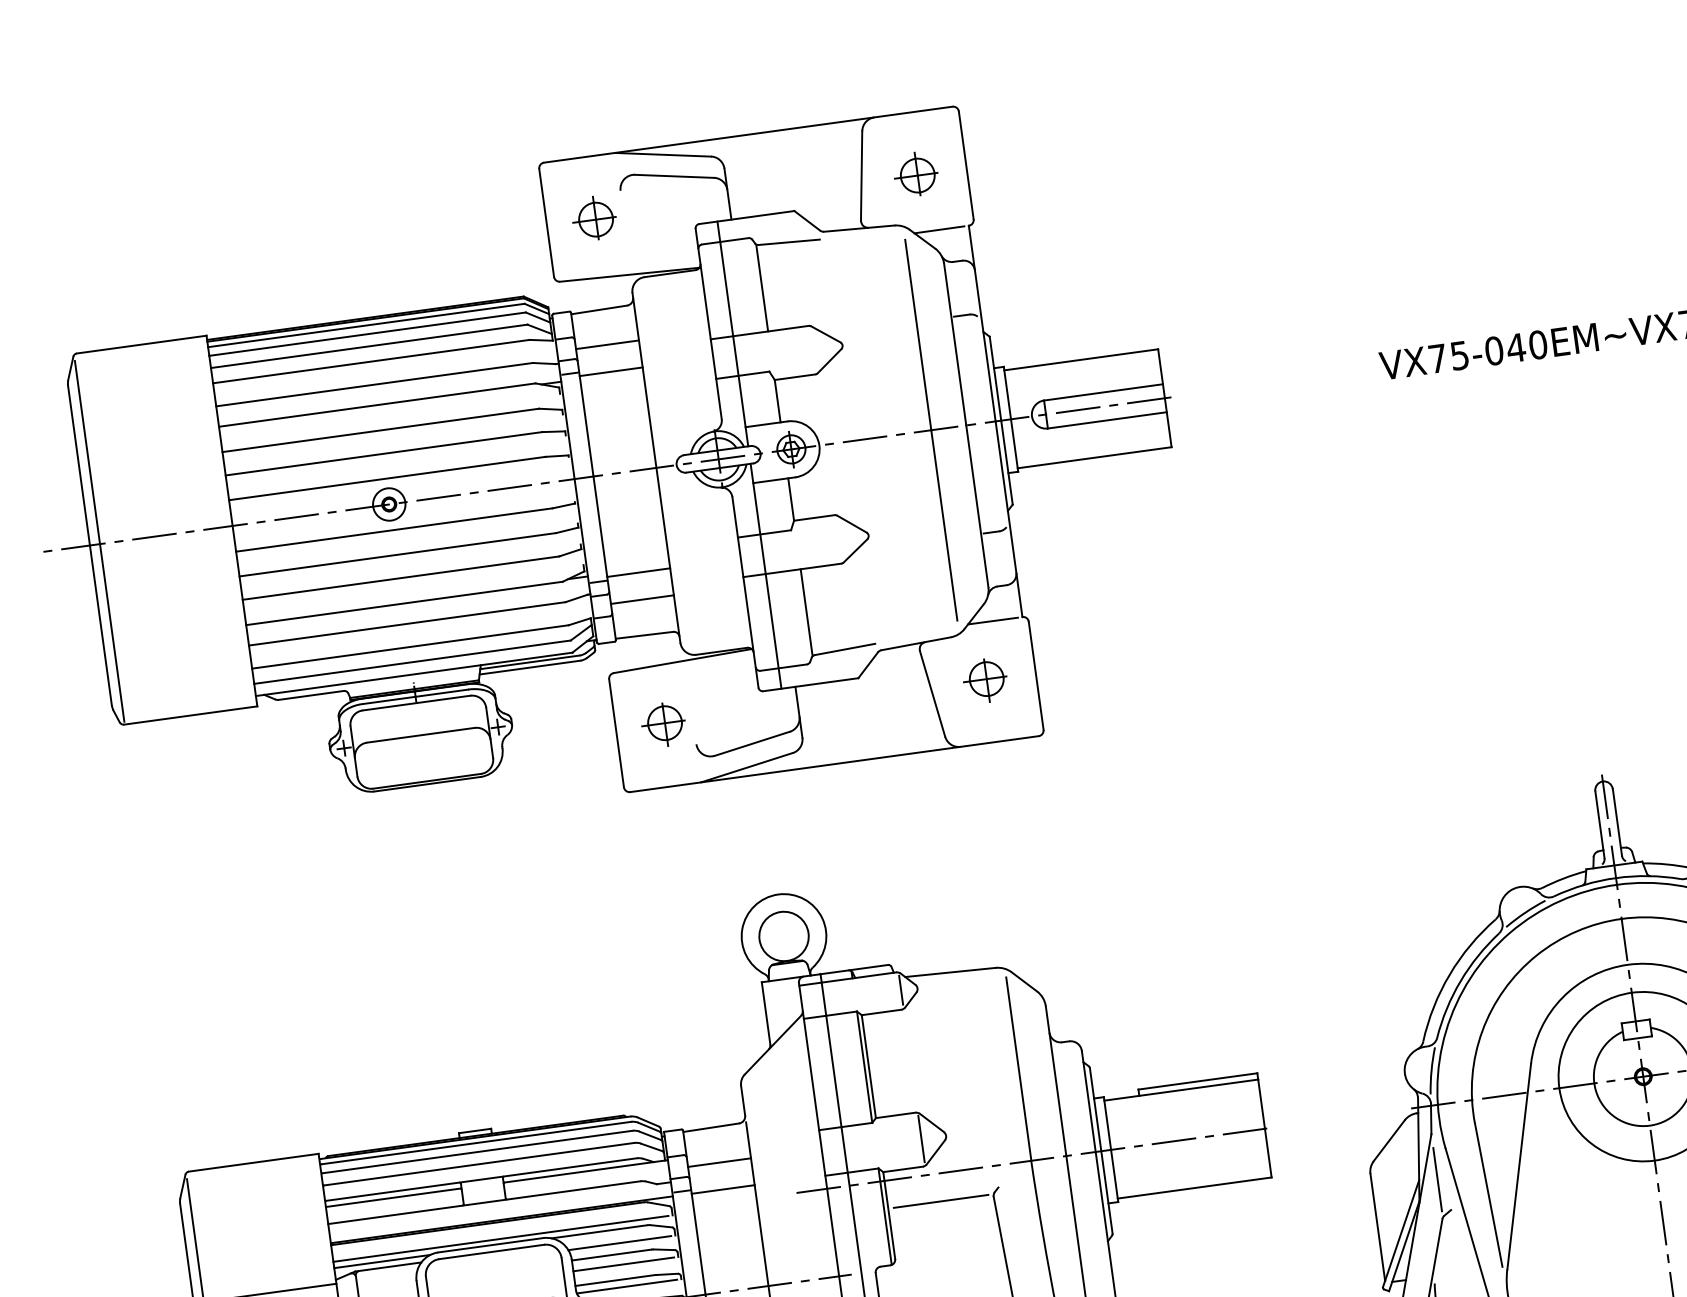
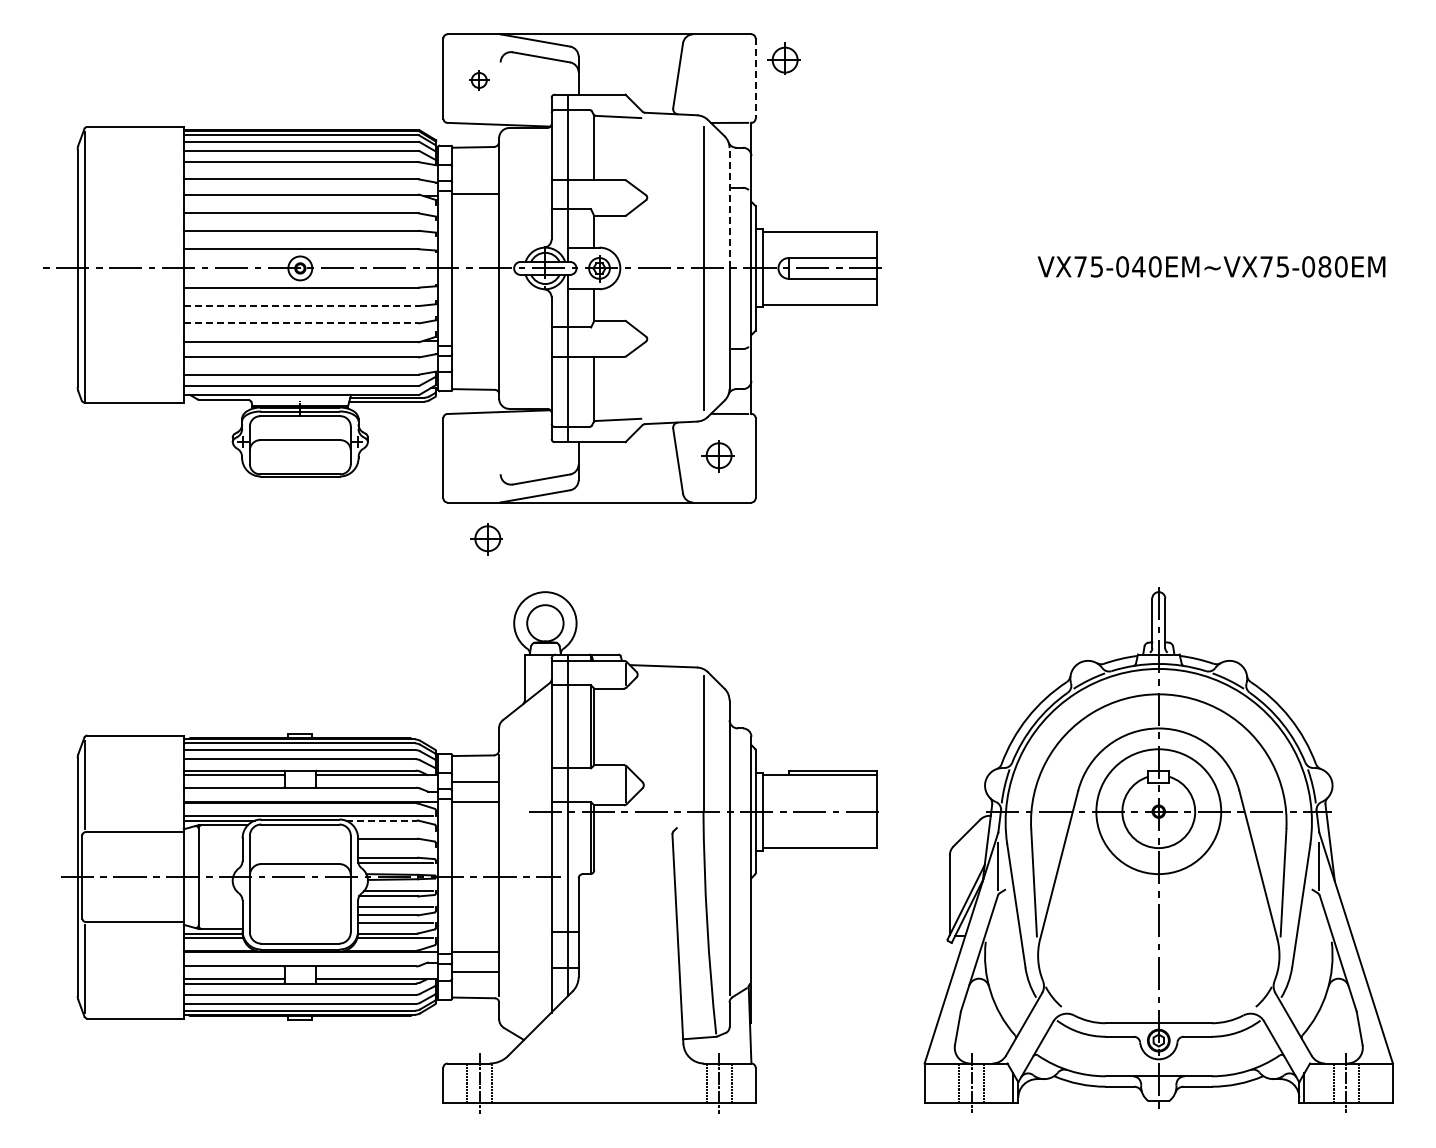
line: (966, 166) -> (755, 79), solid -> dashed
part: (915, 173) -> (783, 58), moved
part: (593, 217) -> (478, 79), size x0.6
line: (954, 343) -> (729, 207), solid -> dashed
line: (607, 344) -> (475, 173), removed
line: (397, 555) -> (301, 306), solid -> dashed
line: (638, 573) -> (475, 343), removed
line: (400, 578) -> (301, 323), solid -> dashed
line: (642, 600) -> (475, 363), removed
part: (663, 724) -> (486, 539), moved
line: (940, 1201) -> (633, 832), removed
line: (600, 1231) -> (381, 820), solid -> dashed
line: (619, 1242) -> (394, 830), removed
line: (623, 1264) -> (395, 846), removed

